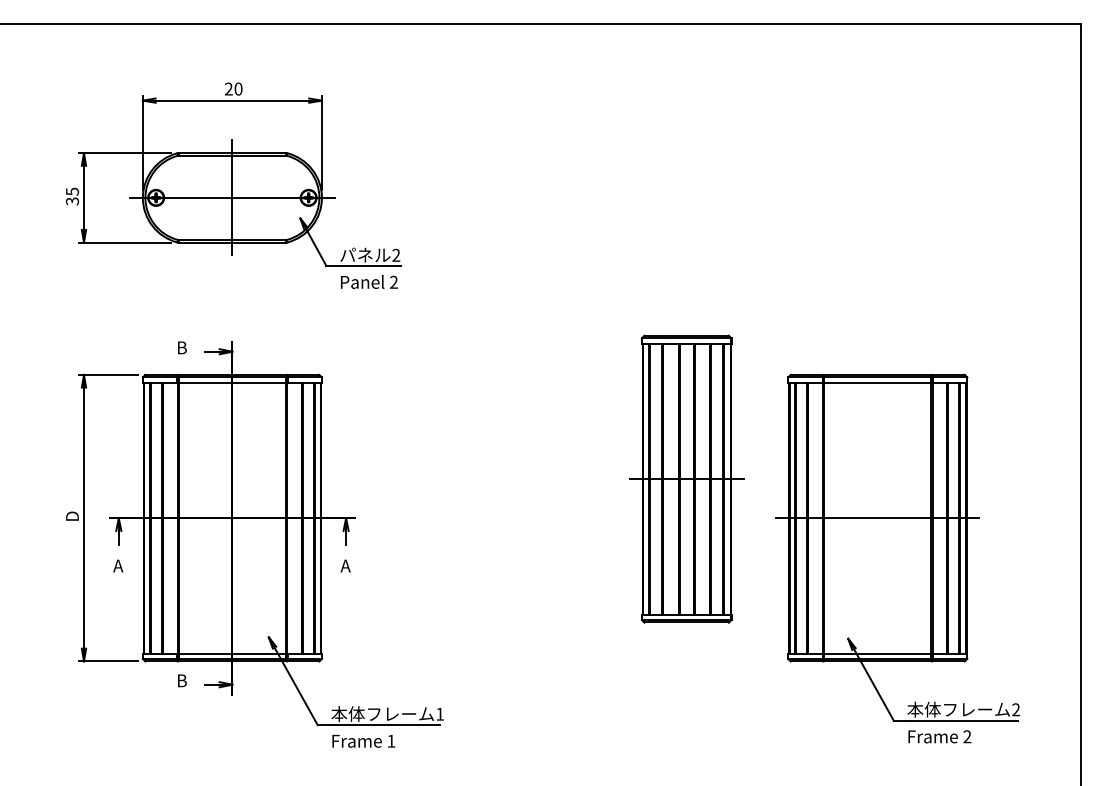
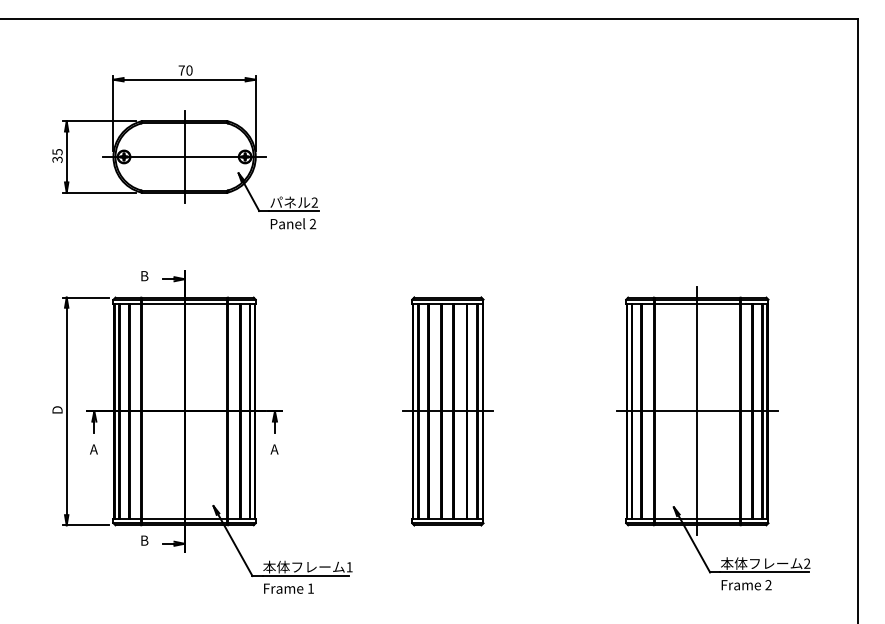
text: (228, 88) -> (181, 70), 20 -> 70
part: (686, 478) -> (447, 410), moved
line: (877, 518) -> (697, 411), added

